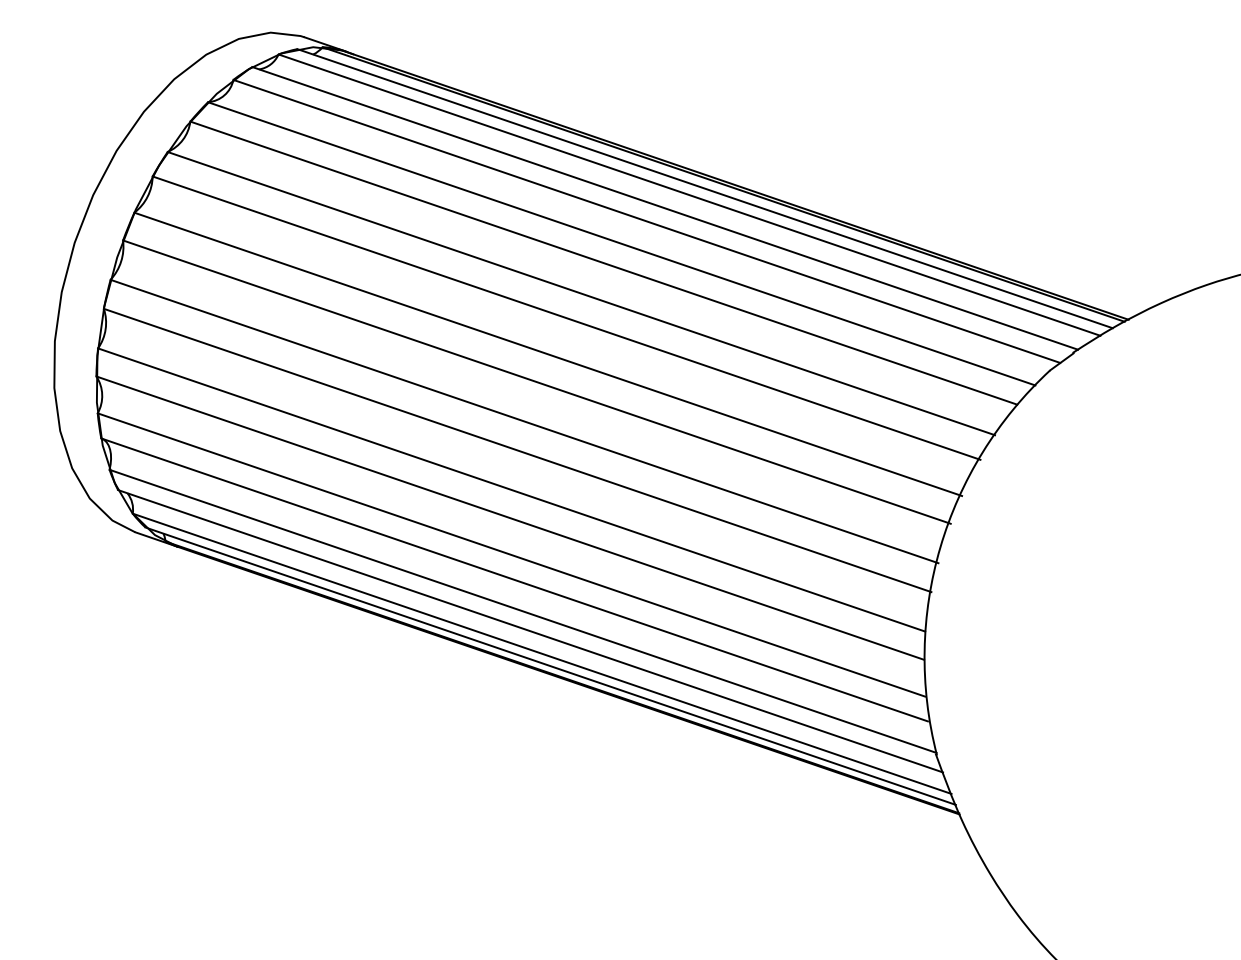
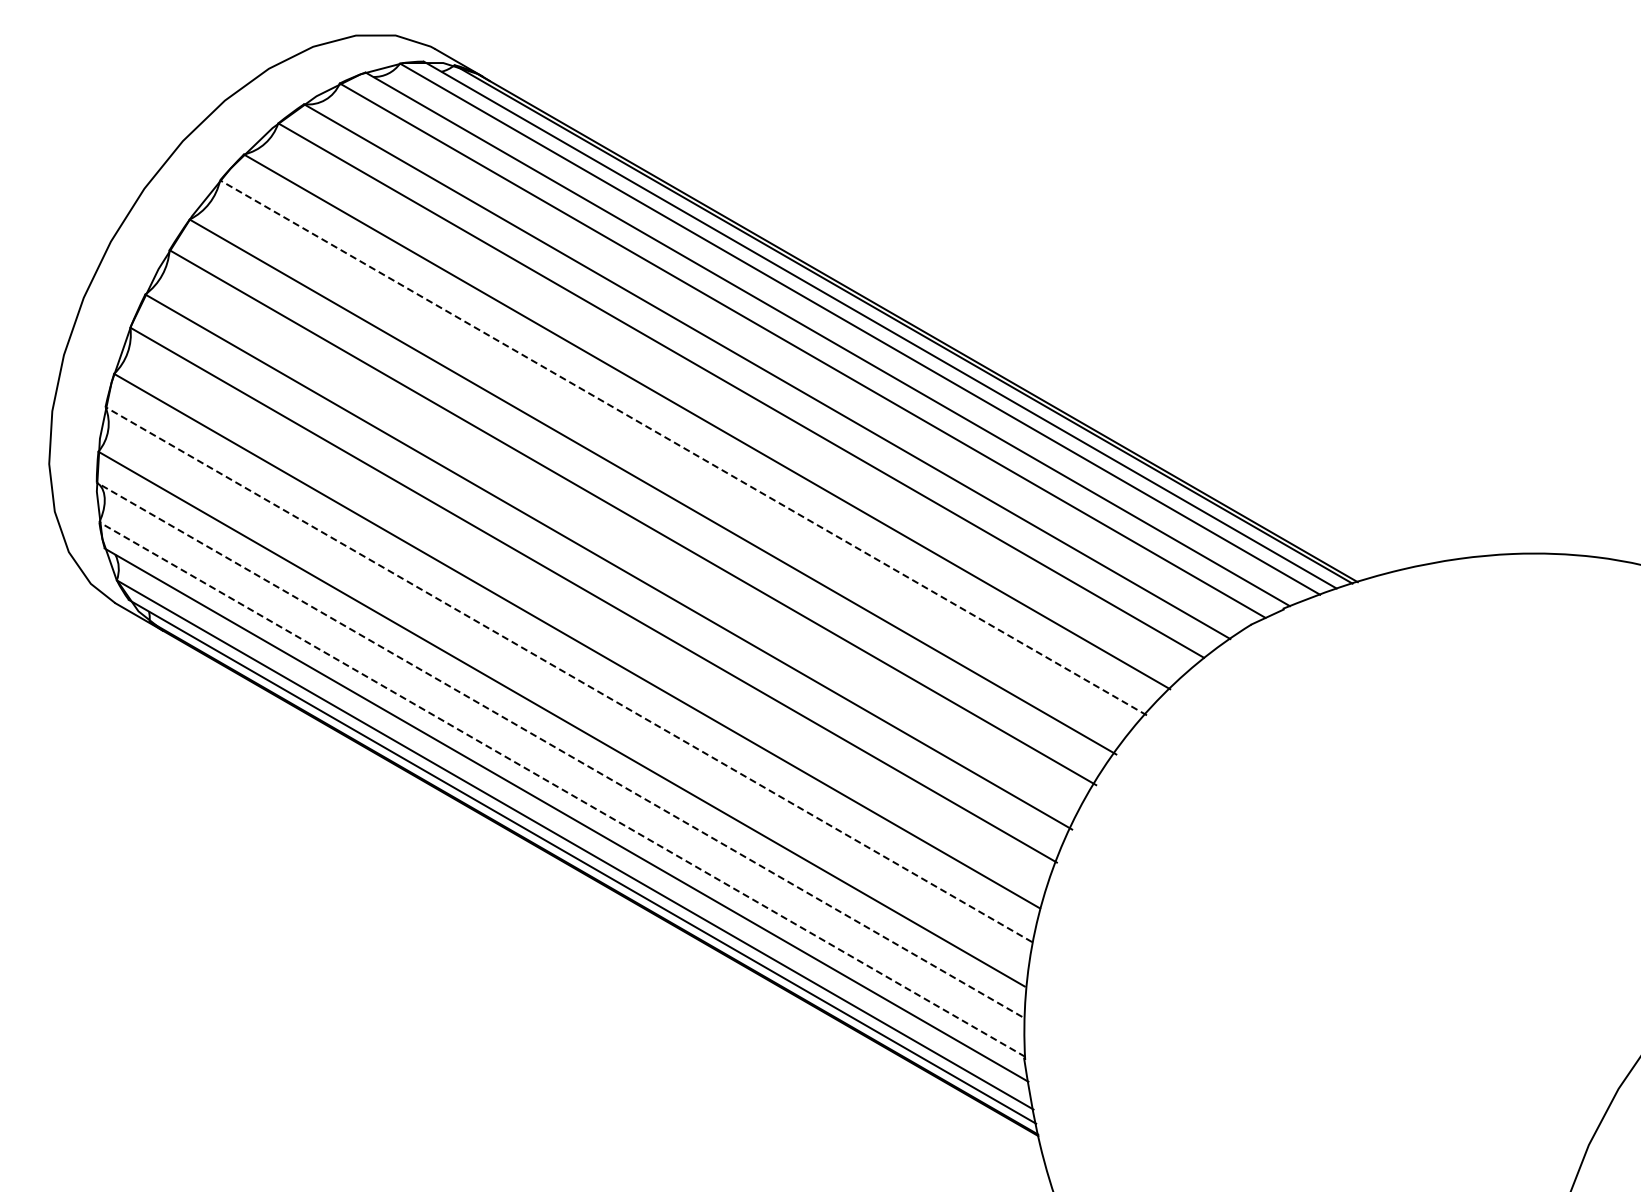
line: (566, 317) -> (683, 447), solid -> dashed
line: (509, 518) -> (568, 674), solid -> dashed
line: (514, 579) -> (559, 749), solid -> dashed
line: (523, 611) -> (562, 789), solid -> dashed

